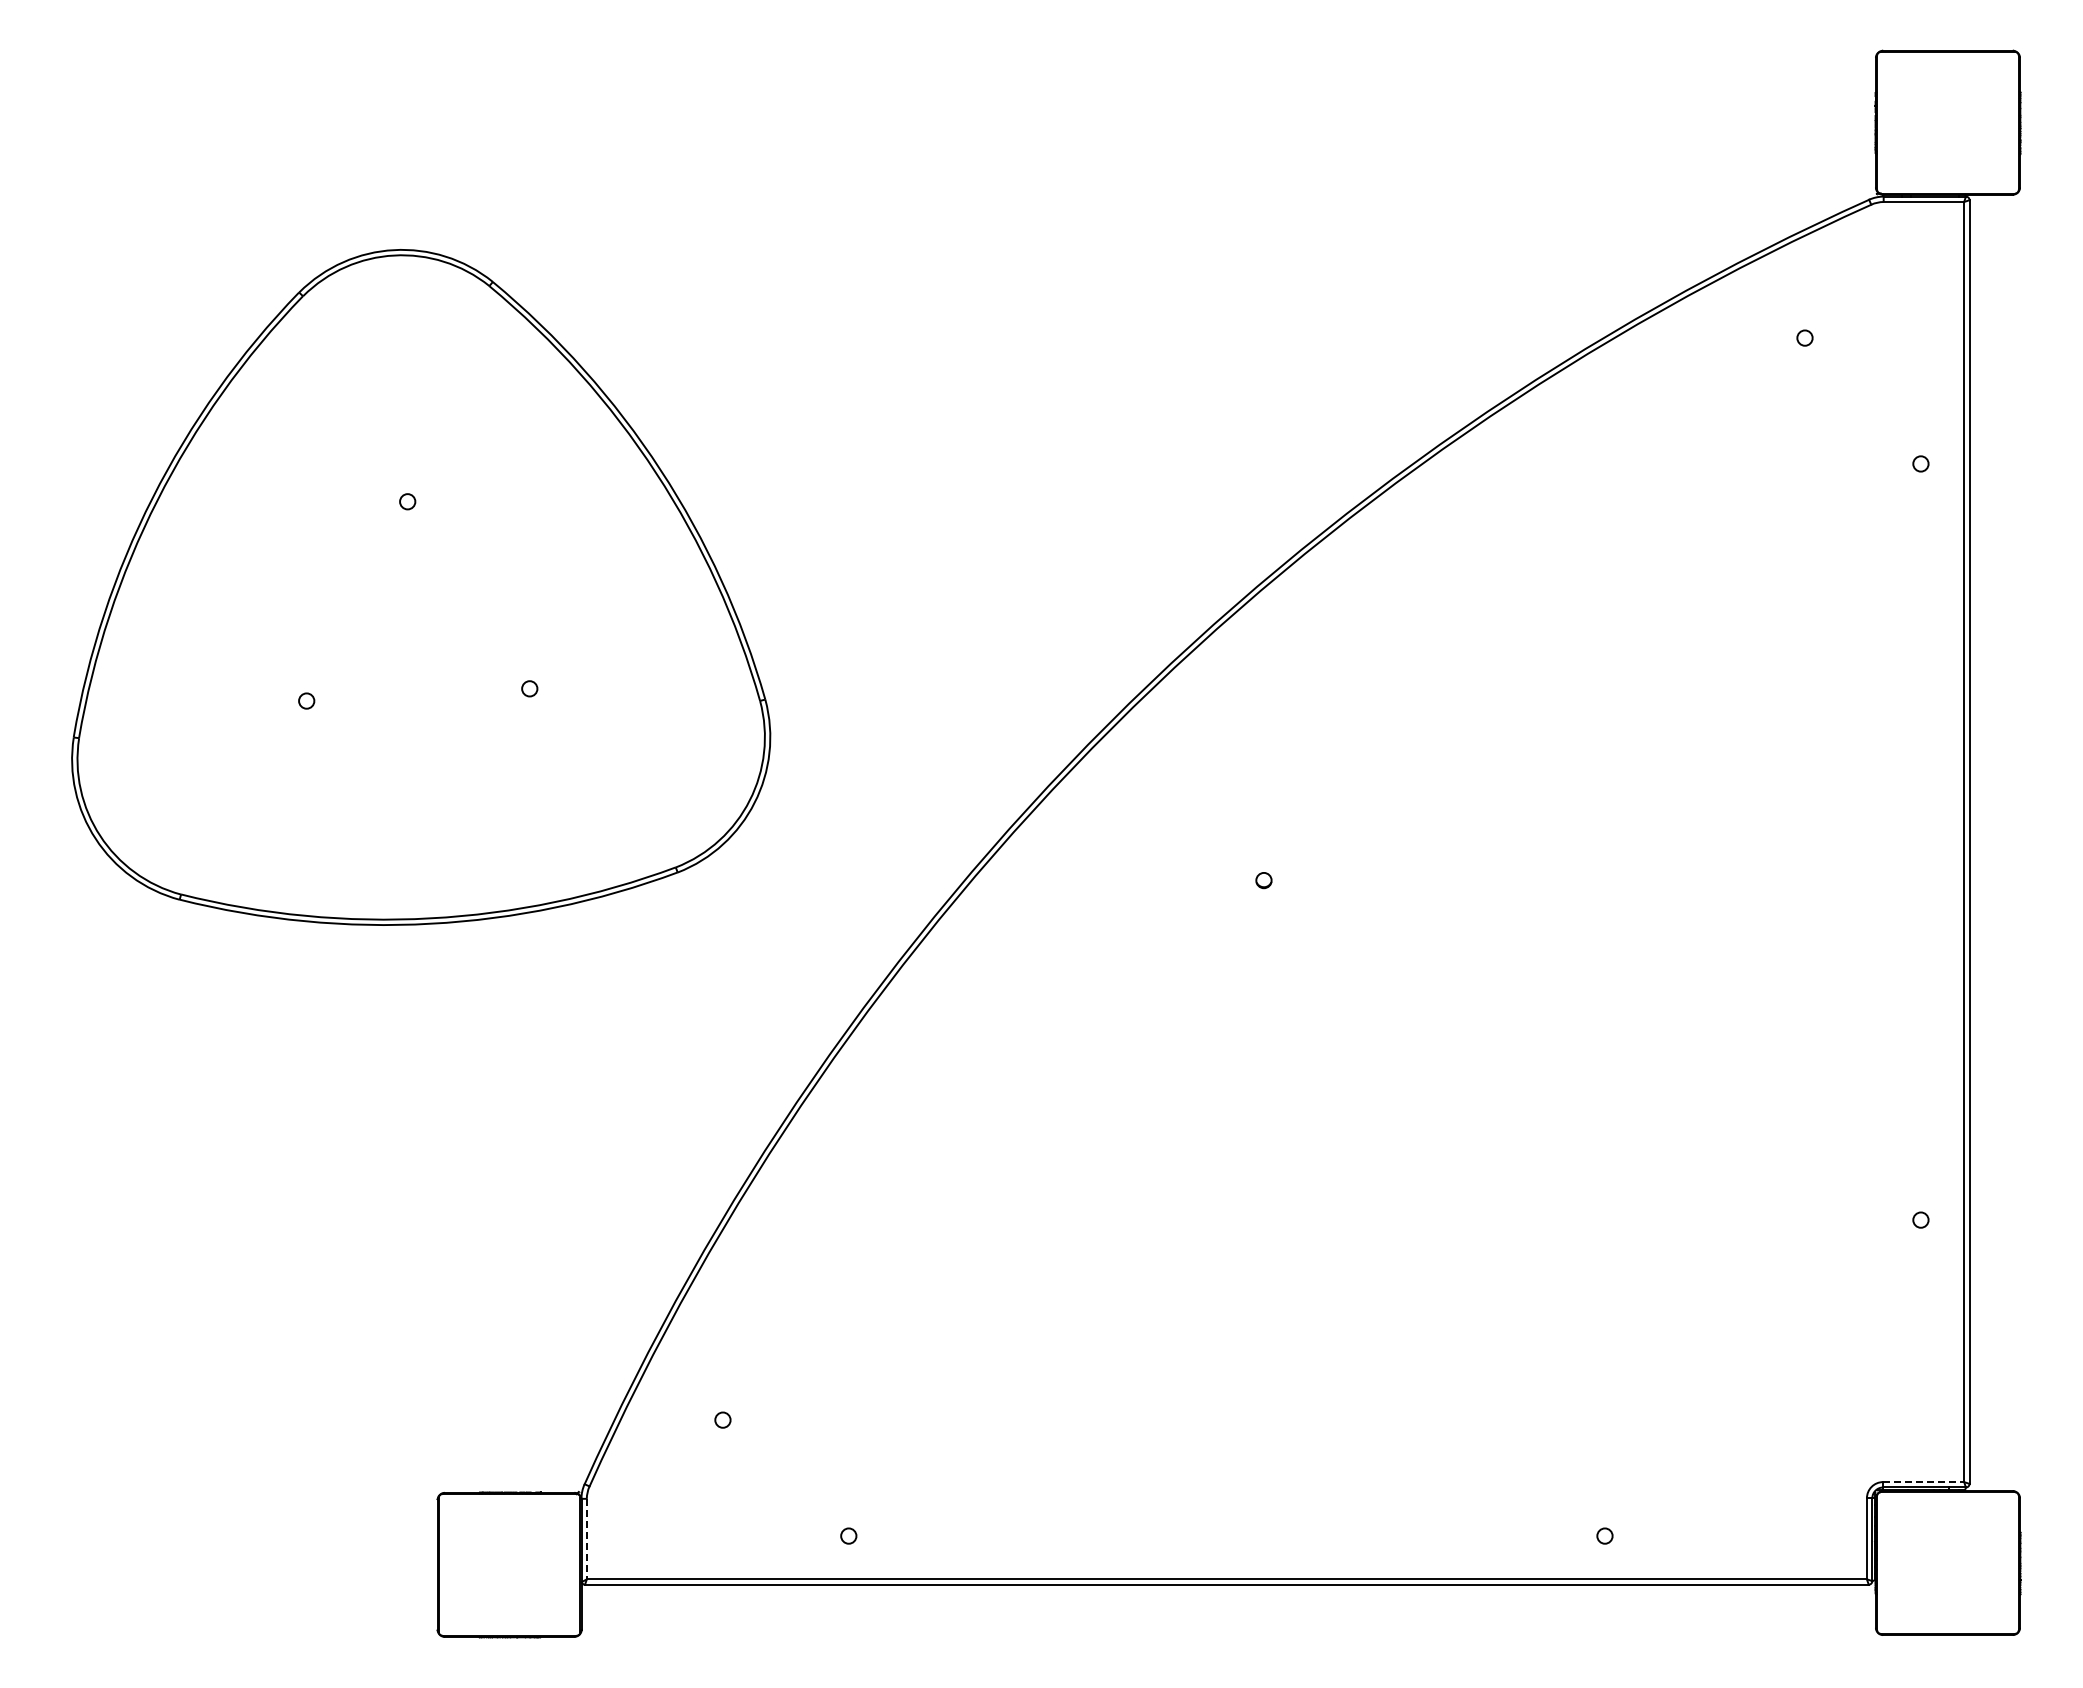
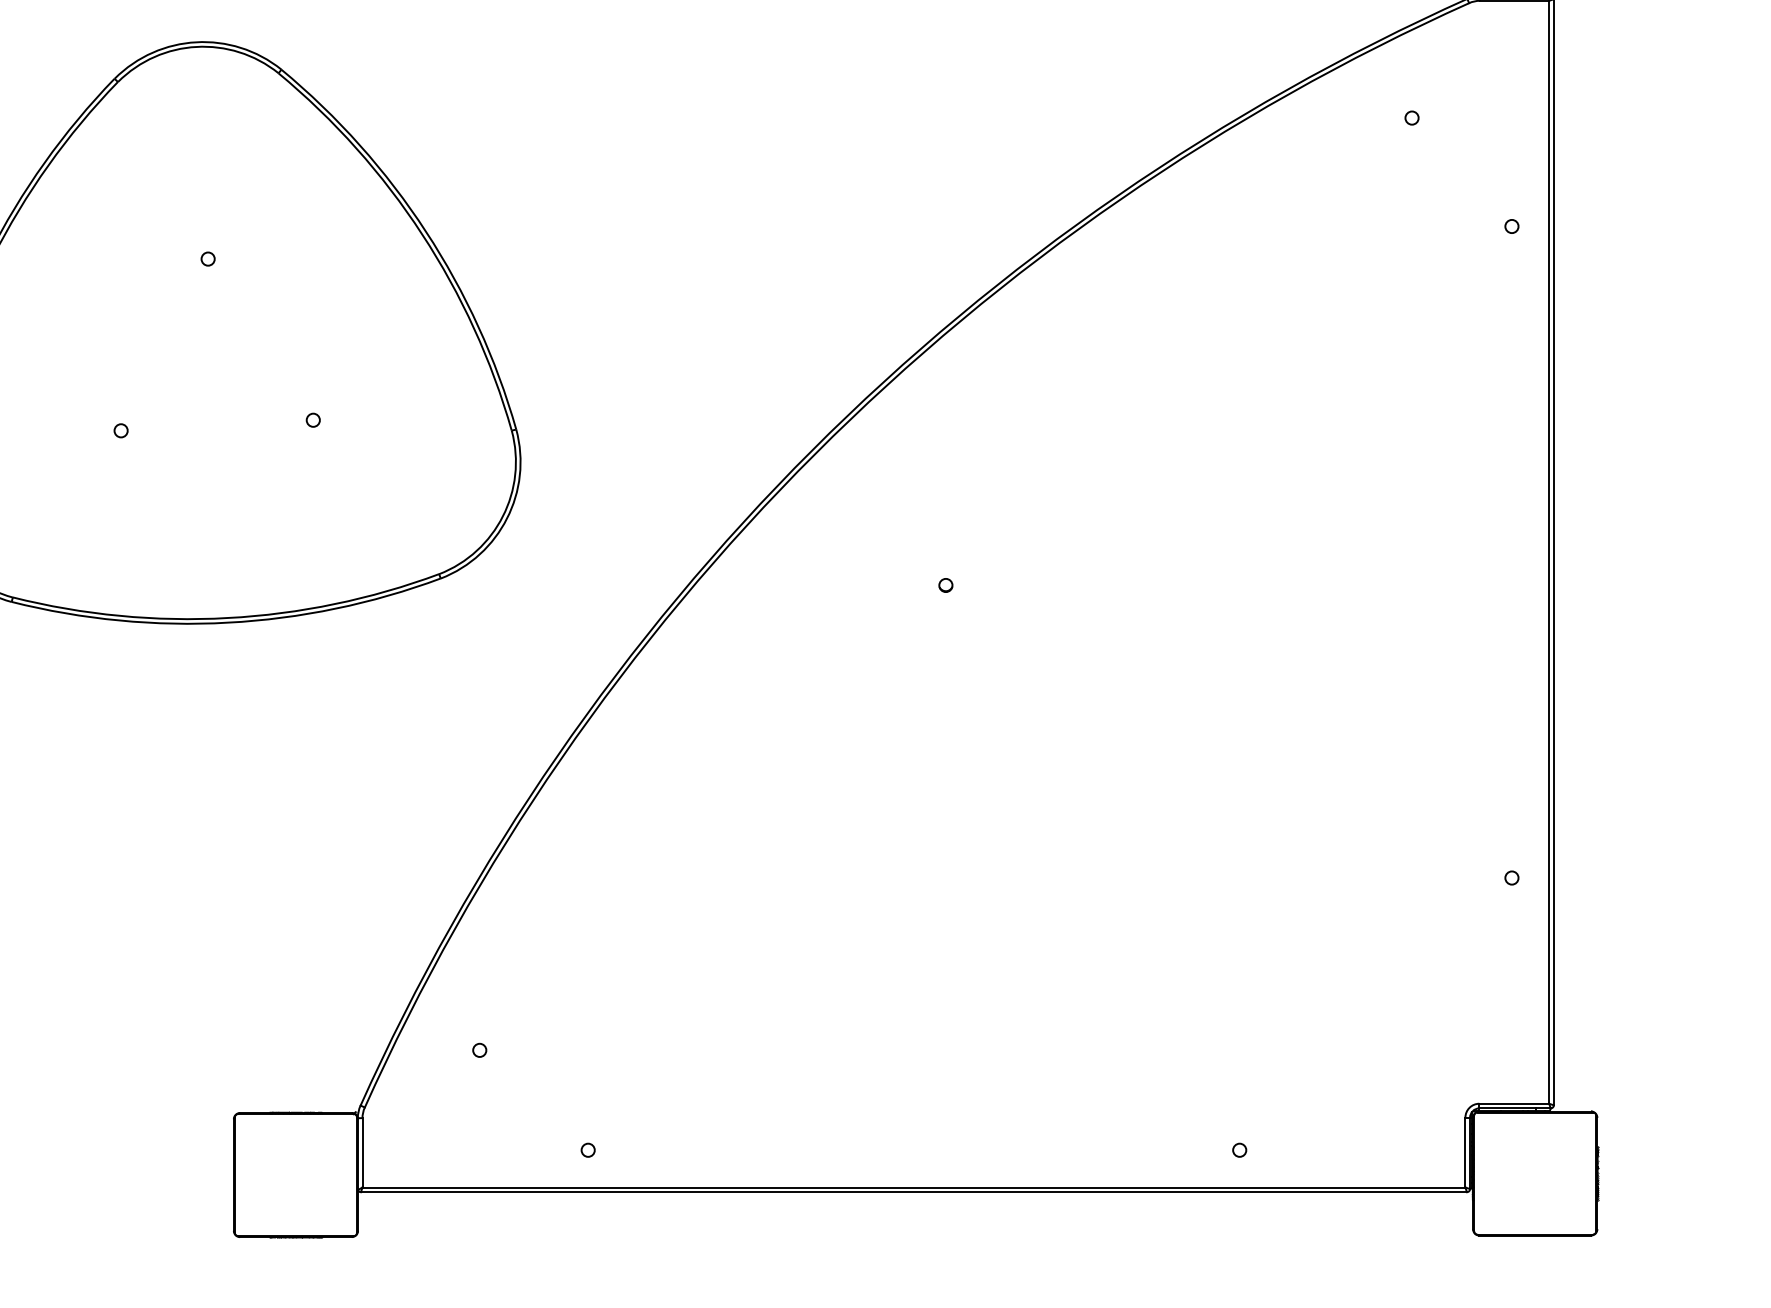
line: (1923, 1482) -> (1514, 1104), dashed -> solid
line: (586, 1539) -> (362, 1153), dashed -> solid

